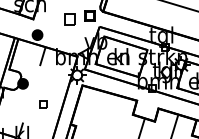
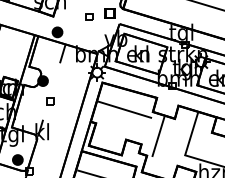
part: (69, 19) -> (89, 16), size x0.62
part: (43, 104) -> (50, 101), moved
line: (104, 112) -> (124, 109), added

